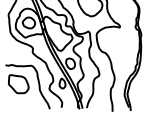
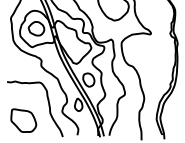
part: (18, 84) -> (23, 120), moved

